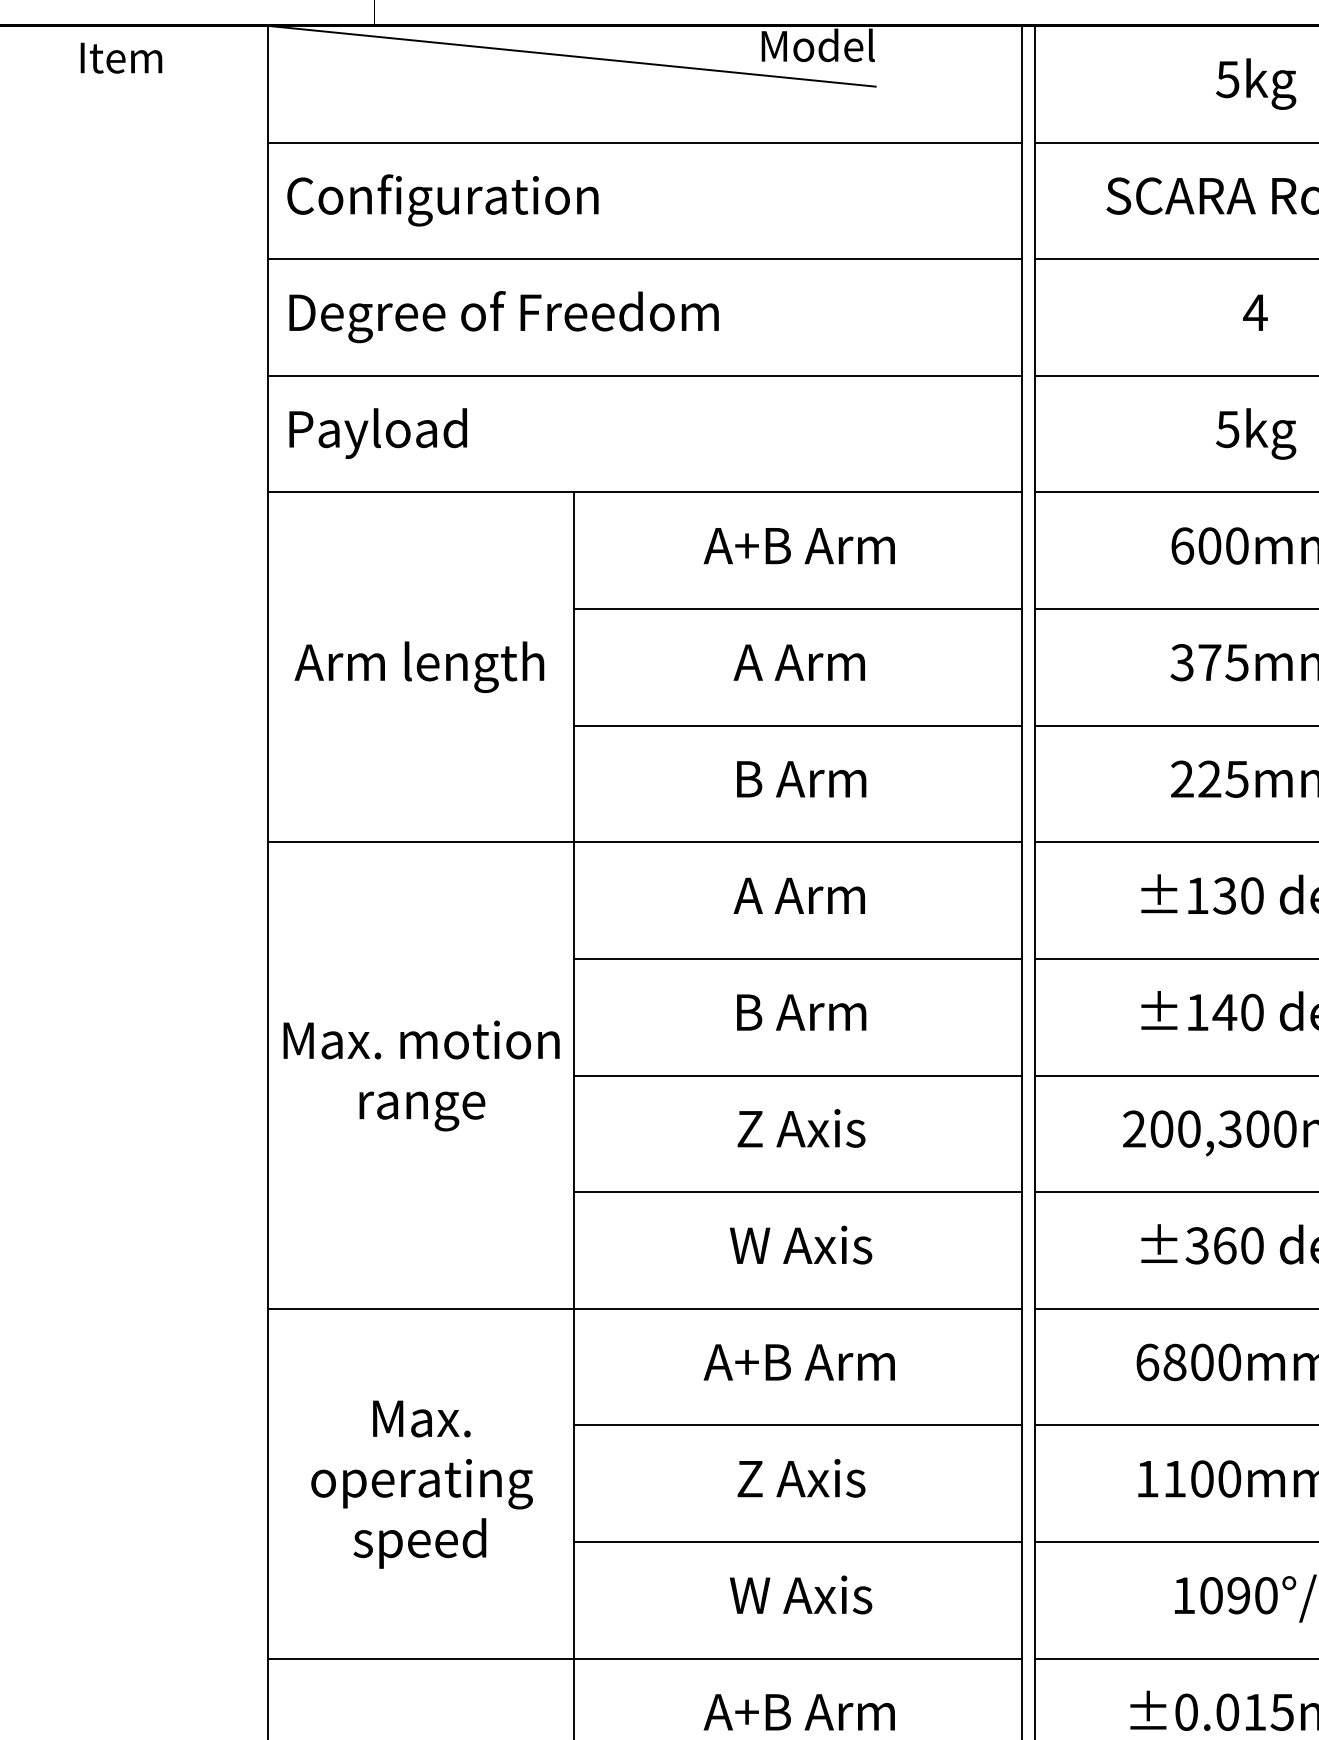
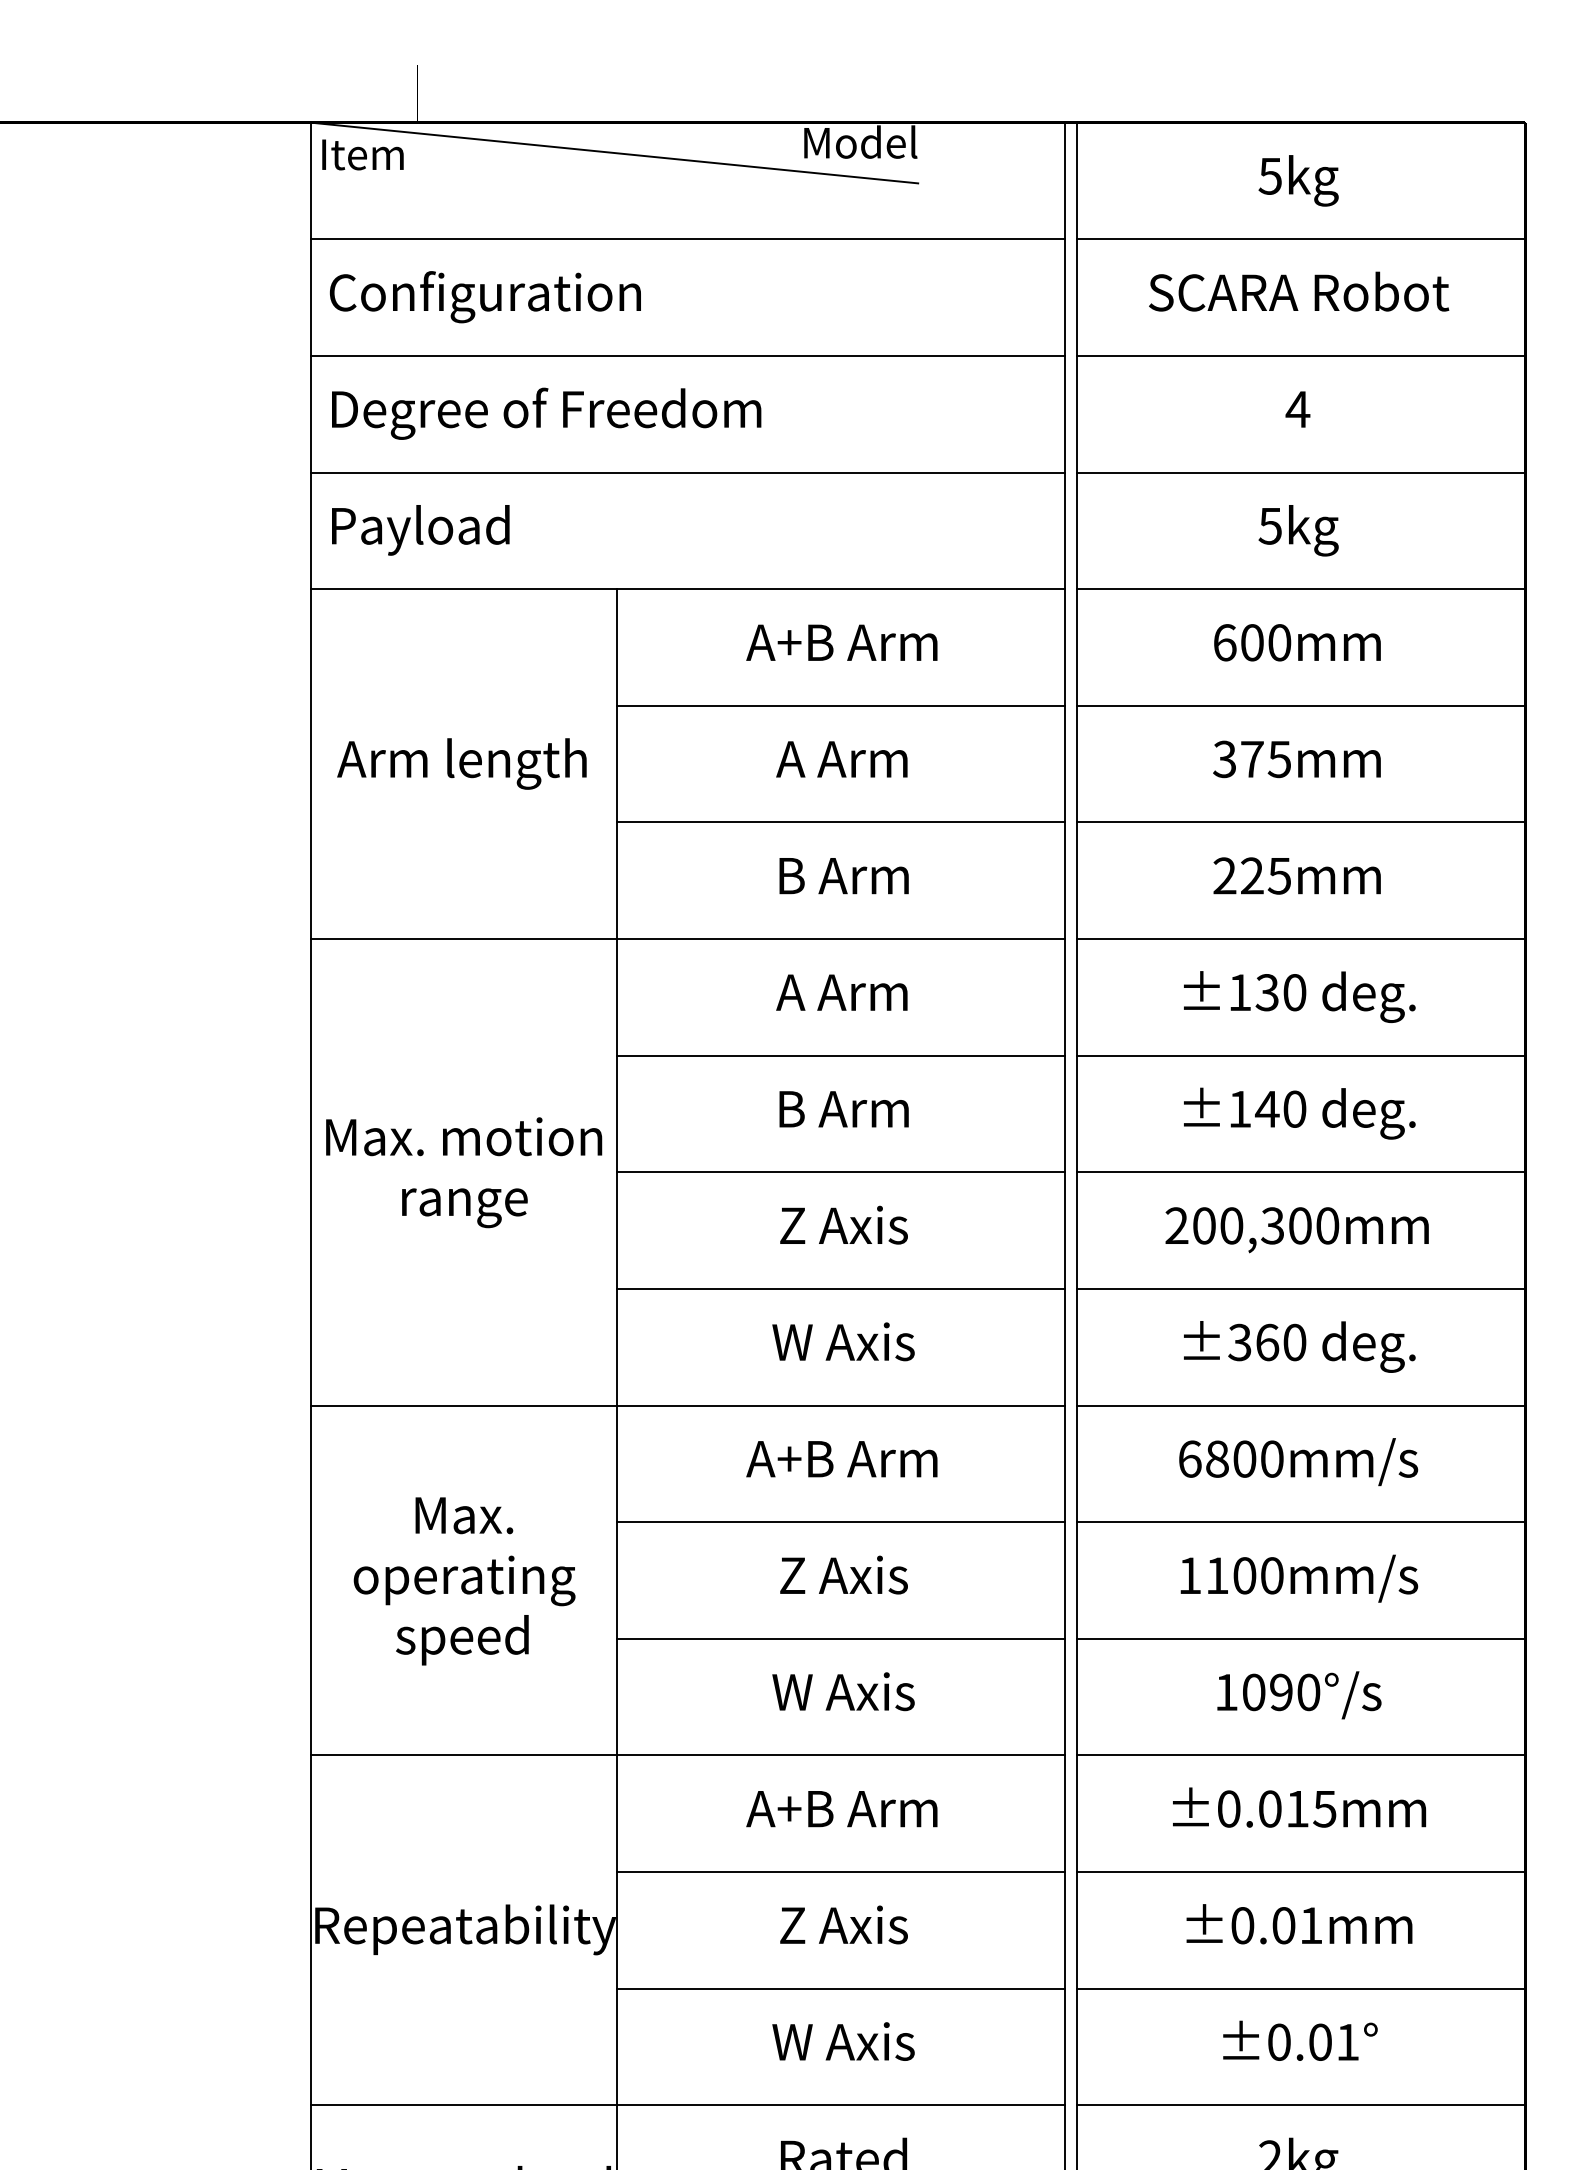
text: (120, 57) -> (362, 154), moved

